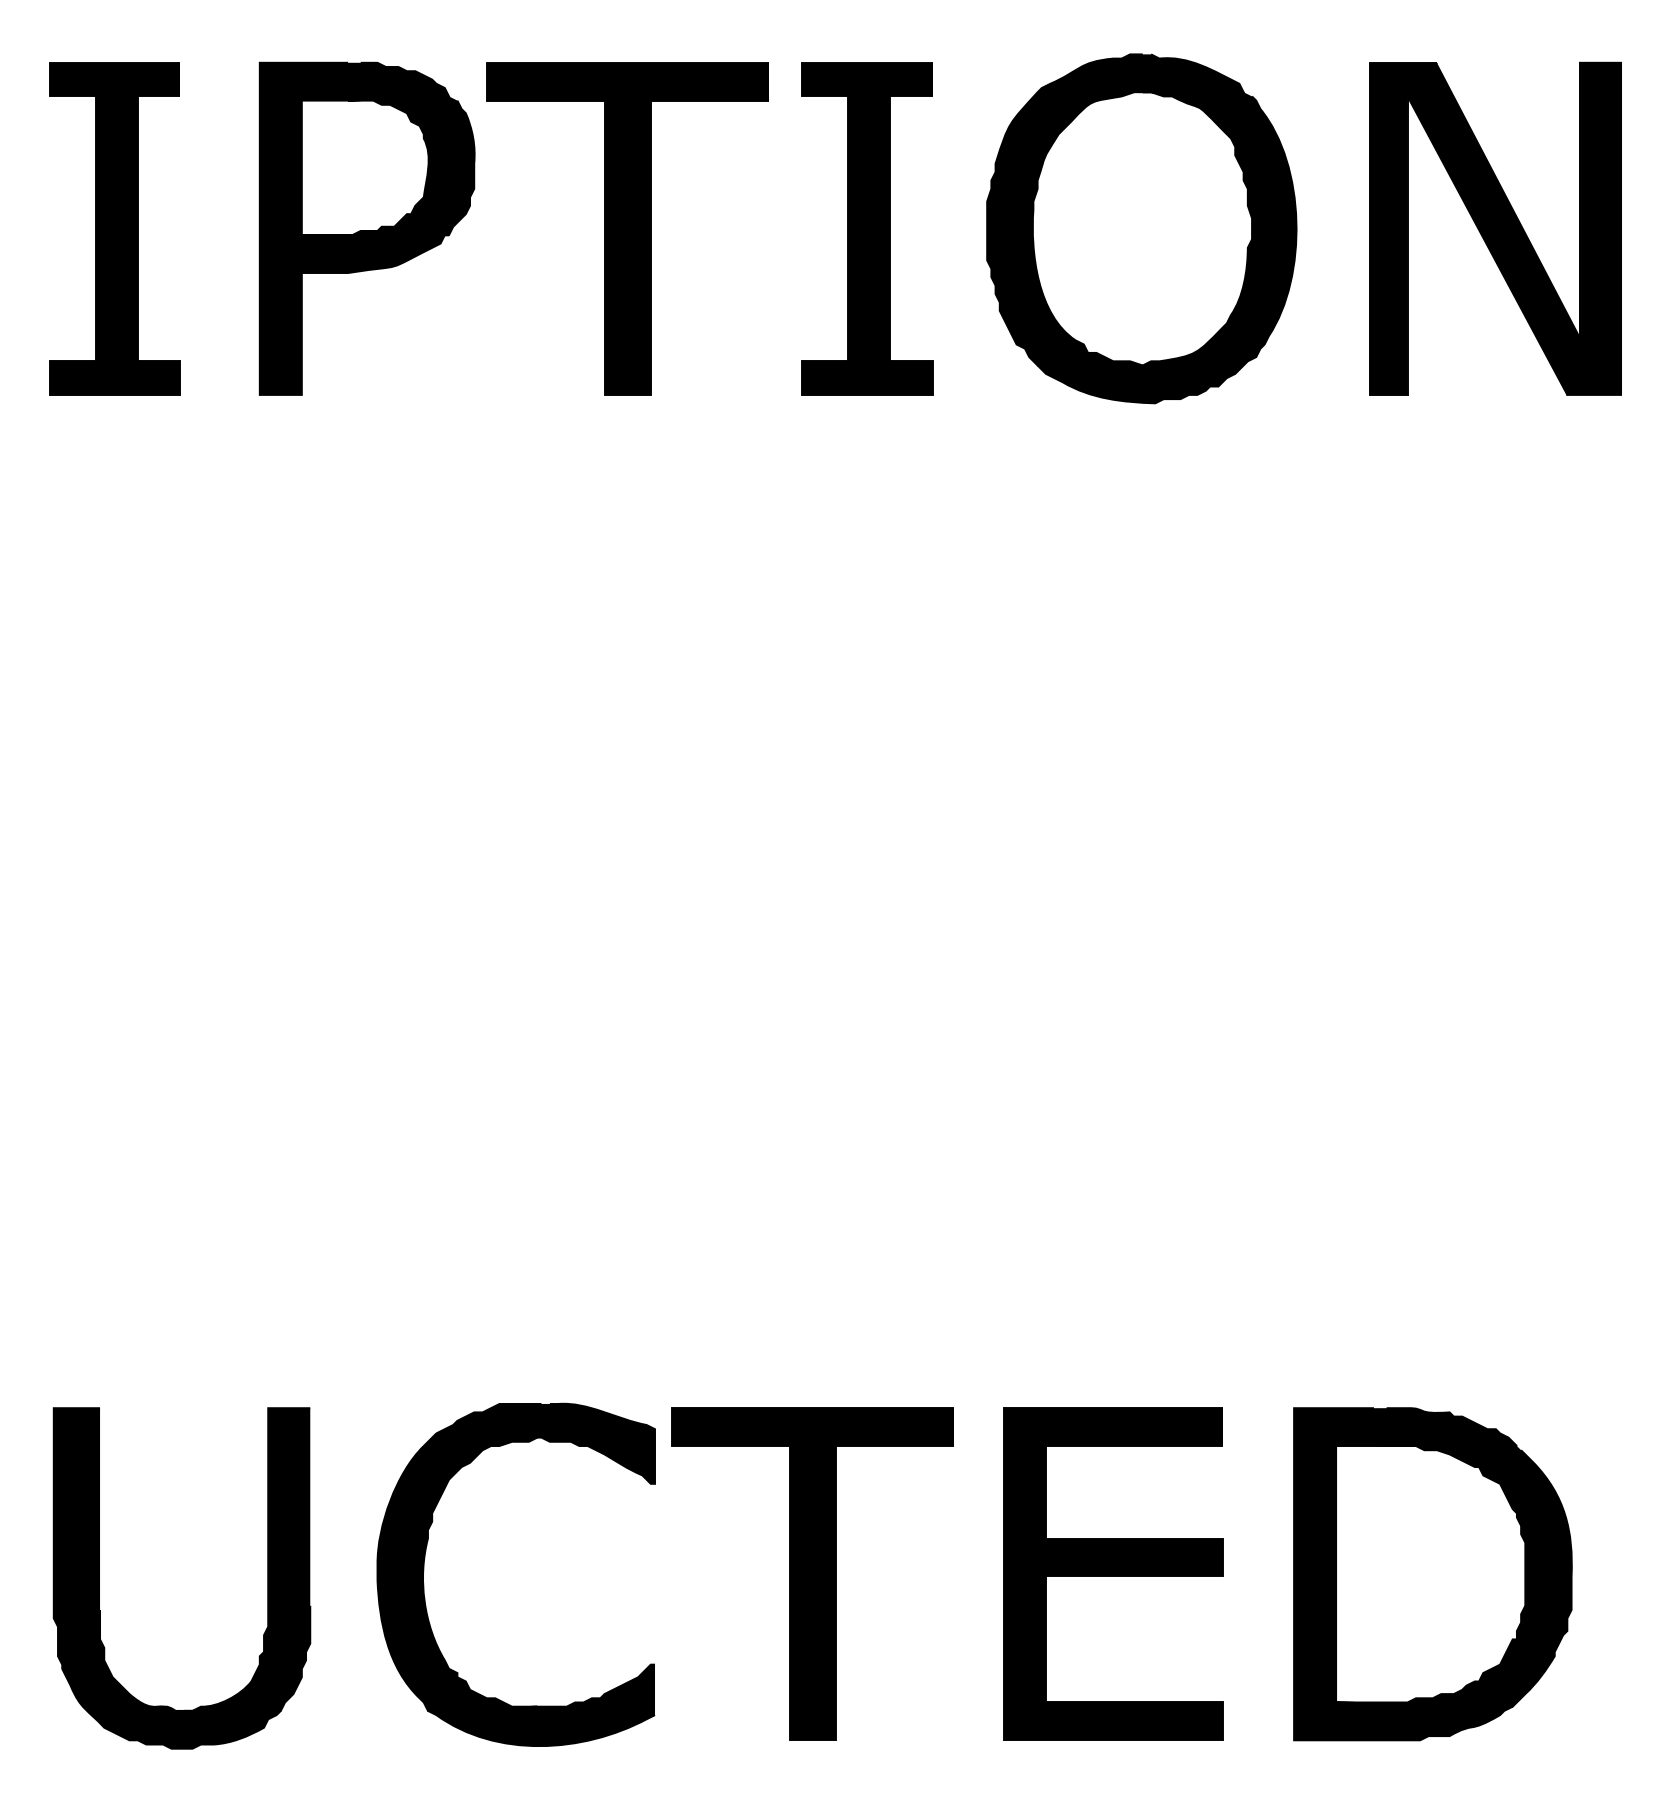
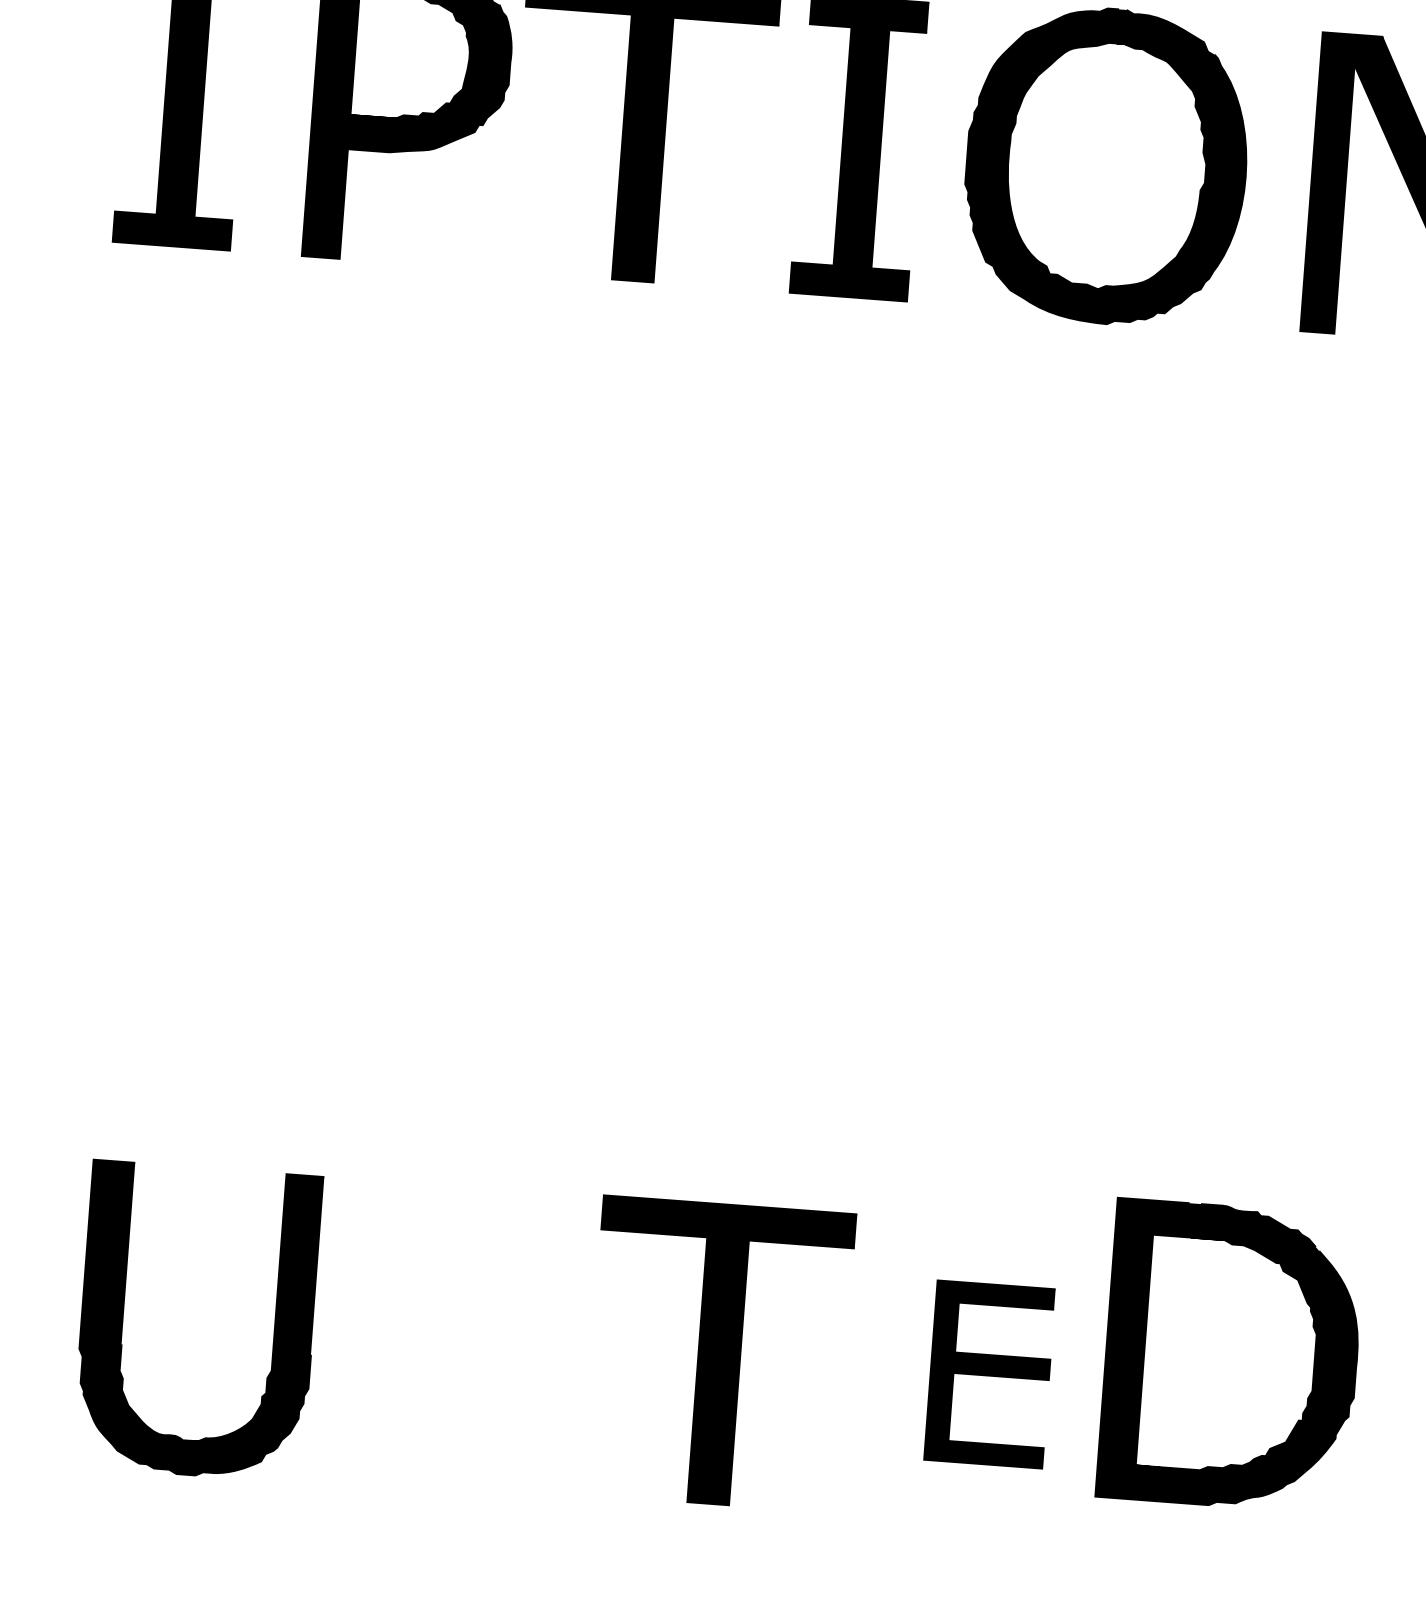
part: (424, 1571) -> (370, 1325), removed
part: (1113, 1573) -> (990, 1373), size x0.6
part: (1432, 1574) -> (1231, 1356), moved
part: (99, 1578) -> (123, 1316), moved

